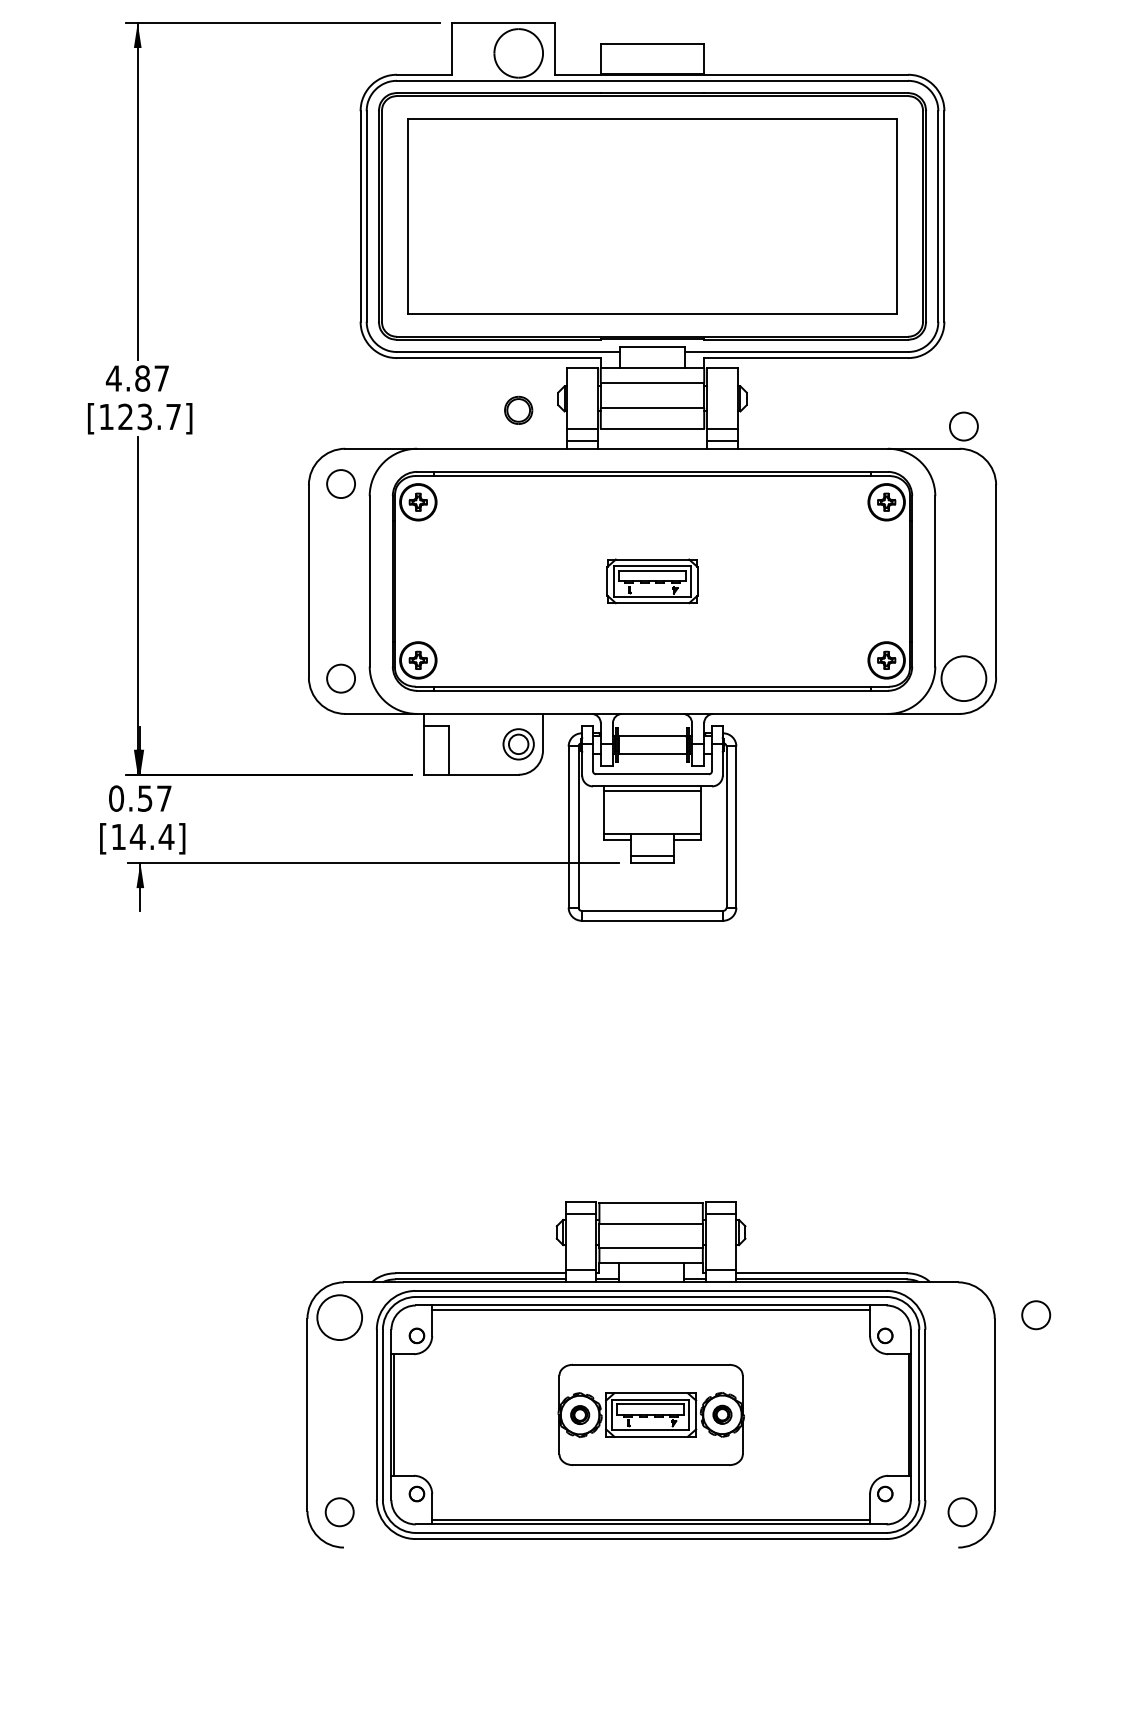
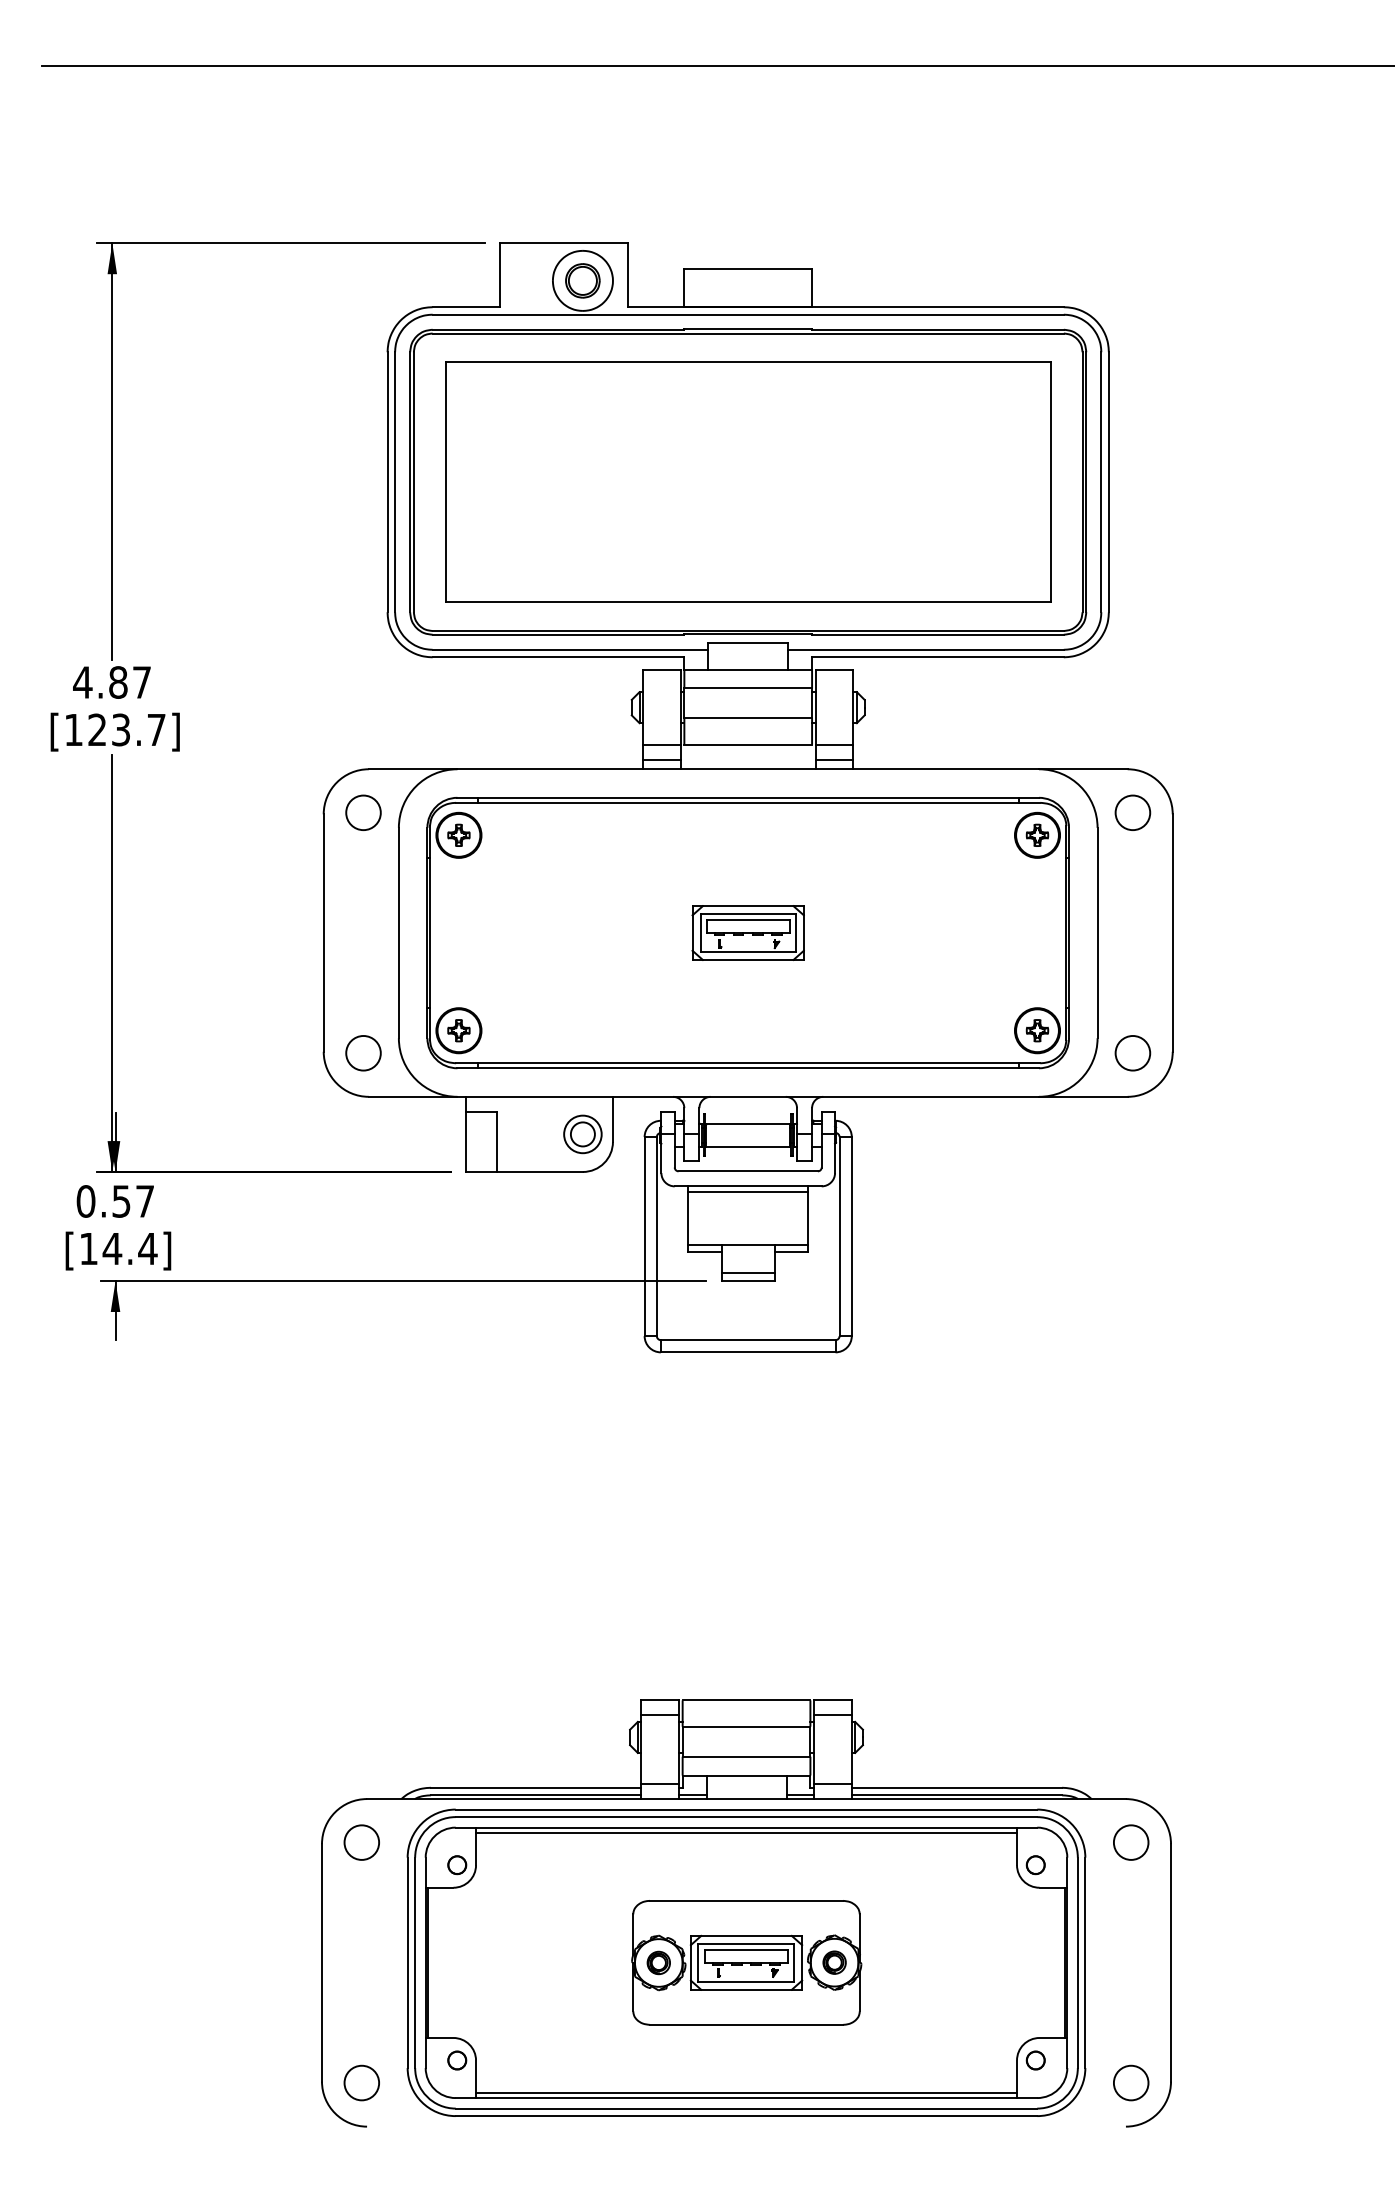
part: (518, 410) -> (582, 280), moved
circle: (963, 426) -> (1132, 812), moved
circle: (963, 678) -> (1132, 1052), size x0.62
circle: (1036, 1315) -> (1131, 1842), moved
circle: (339, 1317) -> (361, 1842), size x0.62

